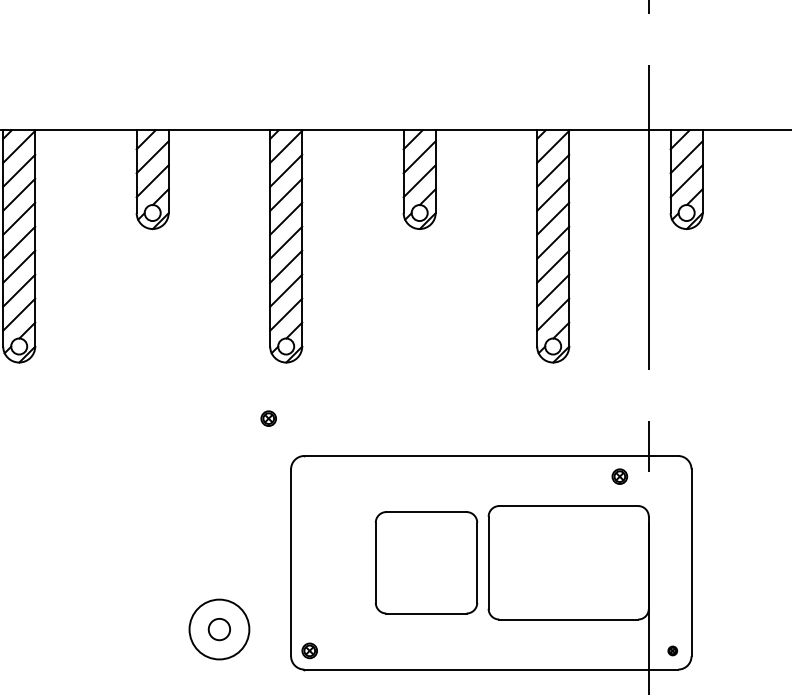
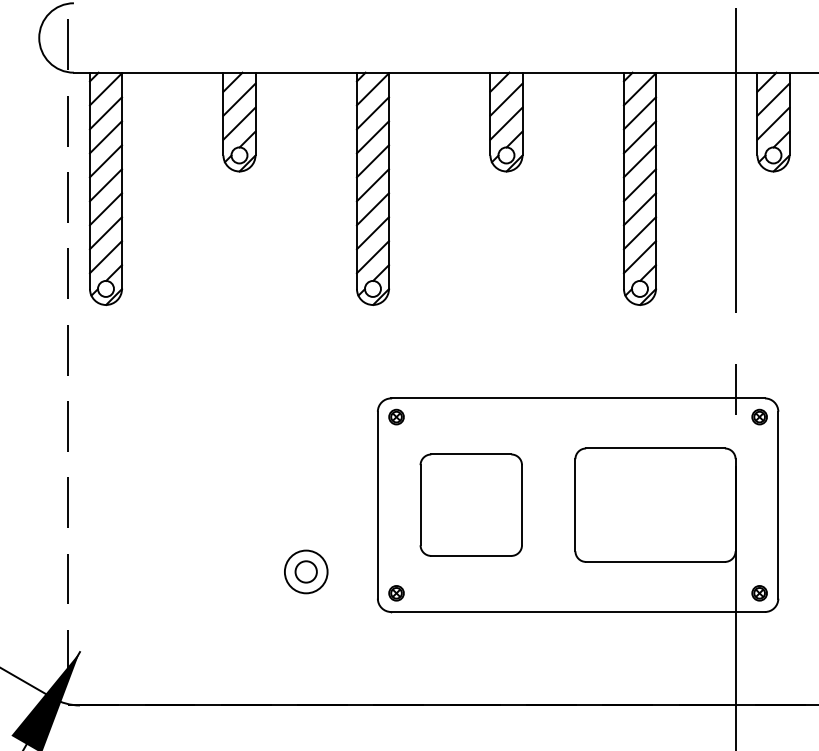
part: (268, 418) -> (396, 416), moved
part: (619, 476) -> (759, 416), moved
part: (425, 562) -> (470, 504), moved
circle: (218, 629) -> (305, 571), size x0.71
part: (672, 651) -> (759, 593), size x1.67

